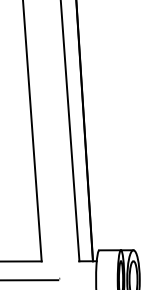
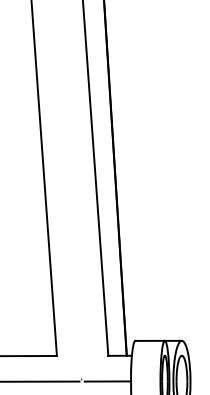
line: (79, 280) -> (108, 381), added

